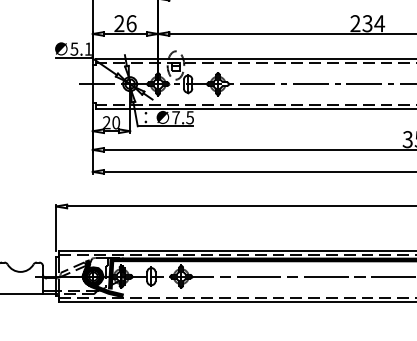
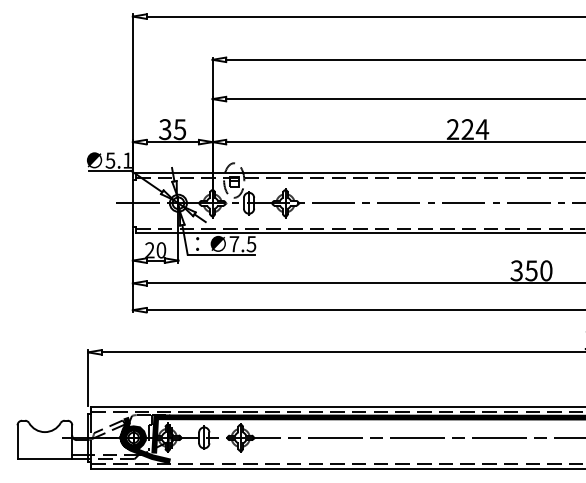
text: (125, 23) -> (172, 129), 26 -> 35
text: (367, 23) -> (467, 129), 234 -> 224

